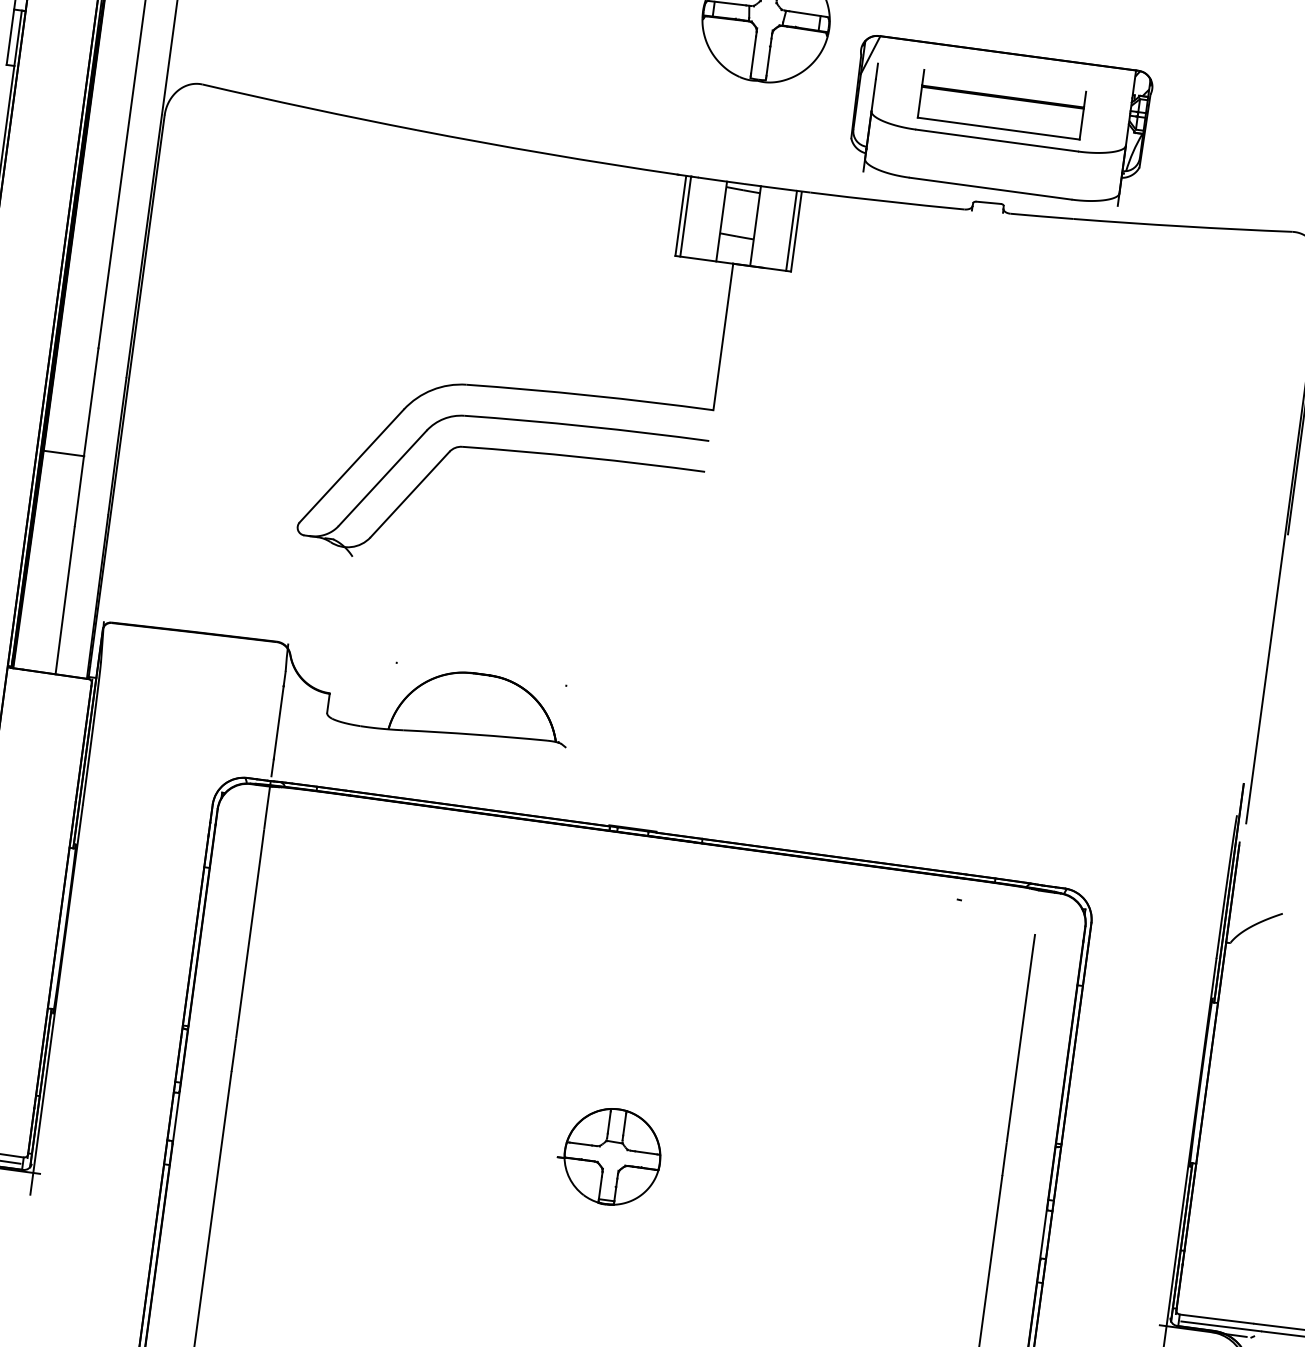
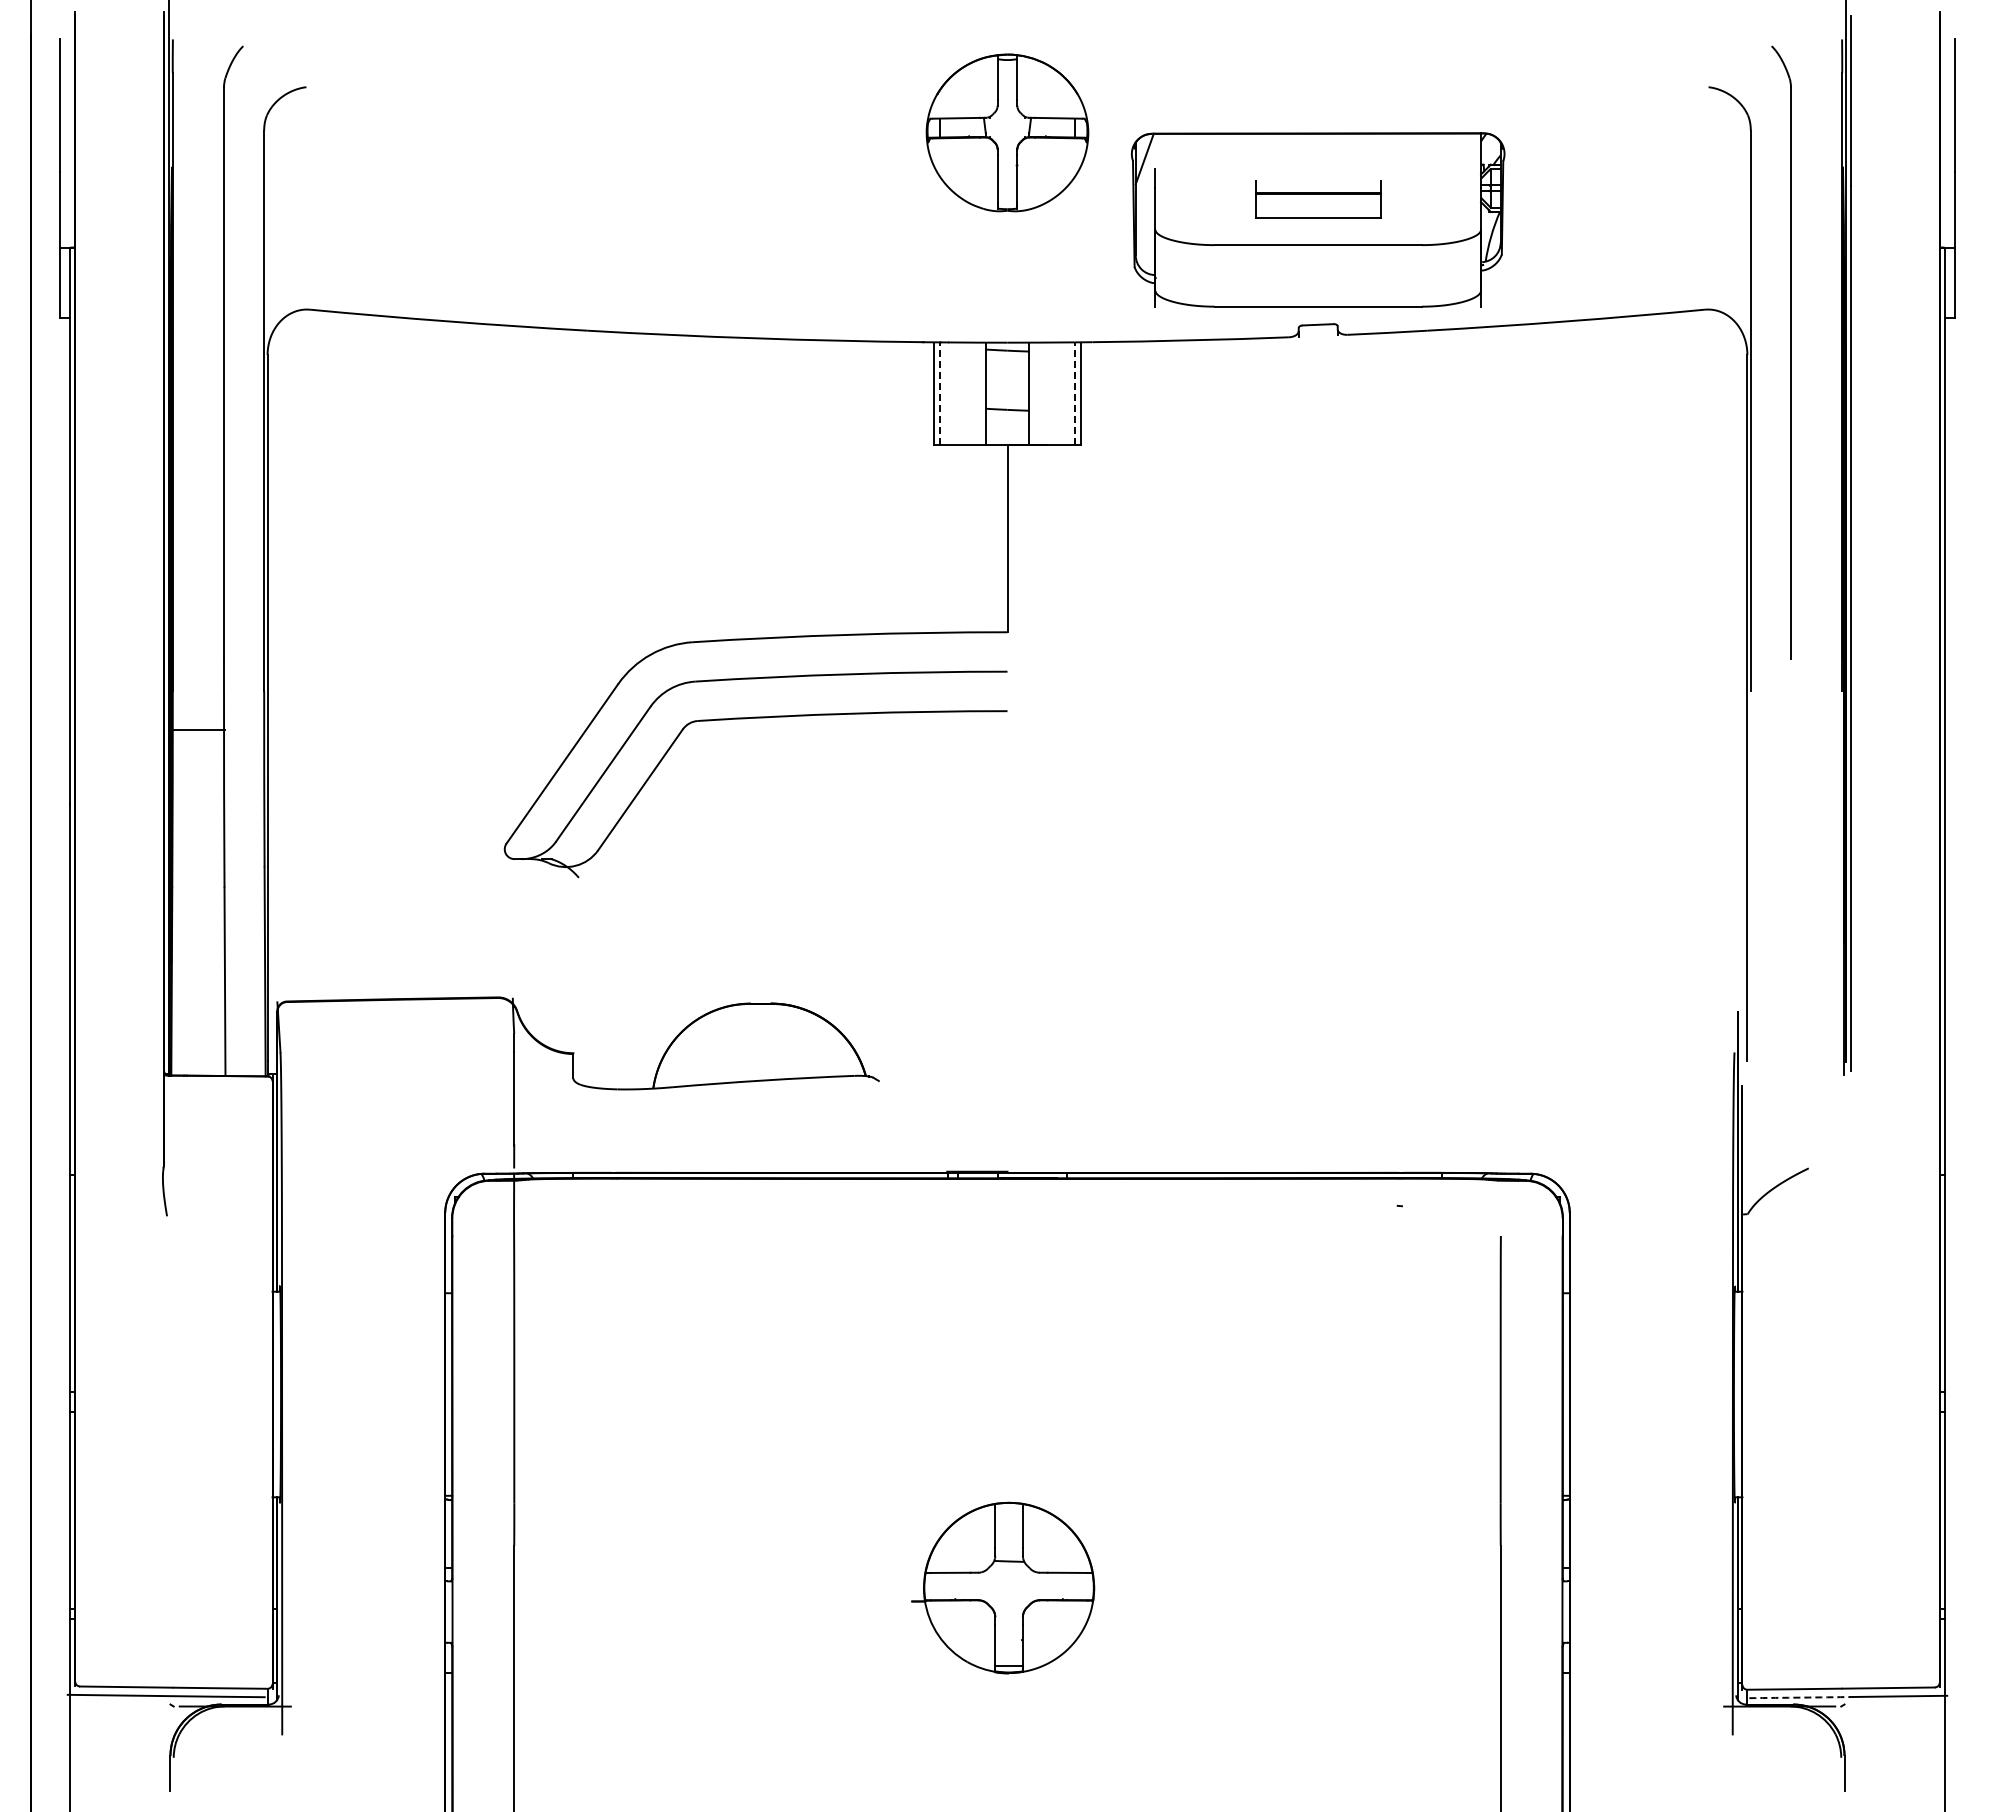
part: (1002, 104) -> (1318, 199), size x0.6
line: (685, 216) -> (939, 393), solid -> dashed
line: (791, 230) -> (1075, 393), solid -> dashed
line: (63, 453) -> (198, 730), moved
part: (609, 1156) -> (1003, 1587), size x1.4
arc: (1221, 1326) -> (1801, 1697), solid -> dashed

